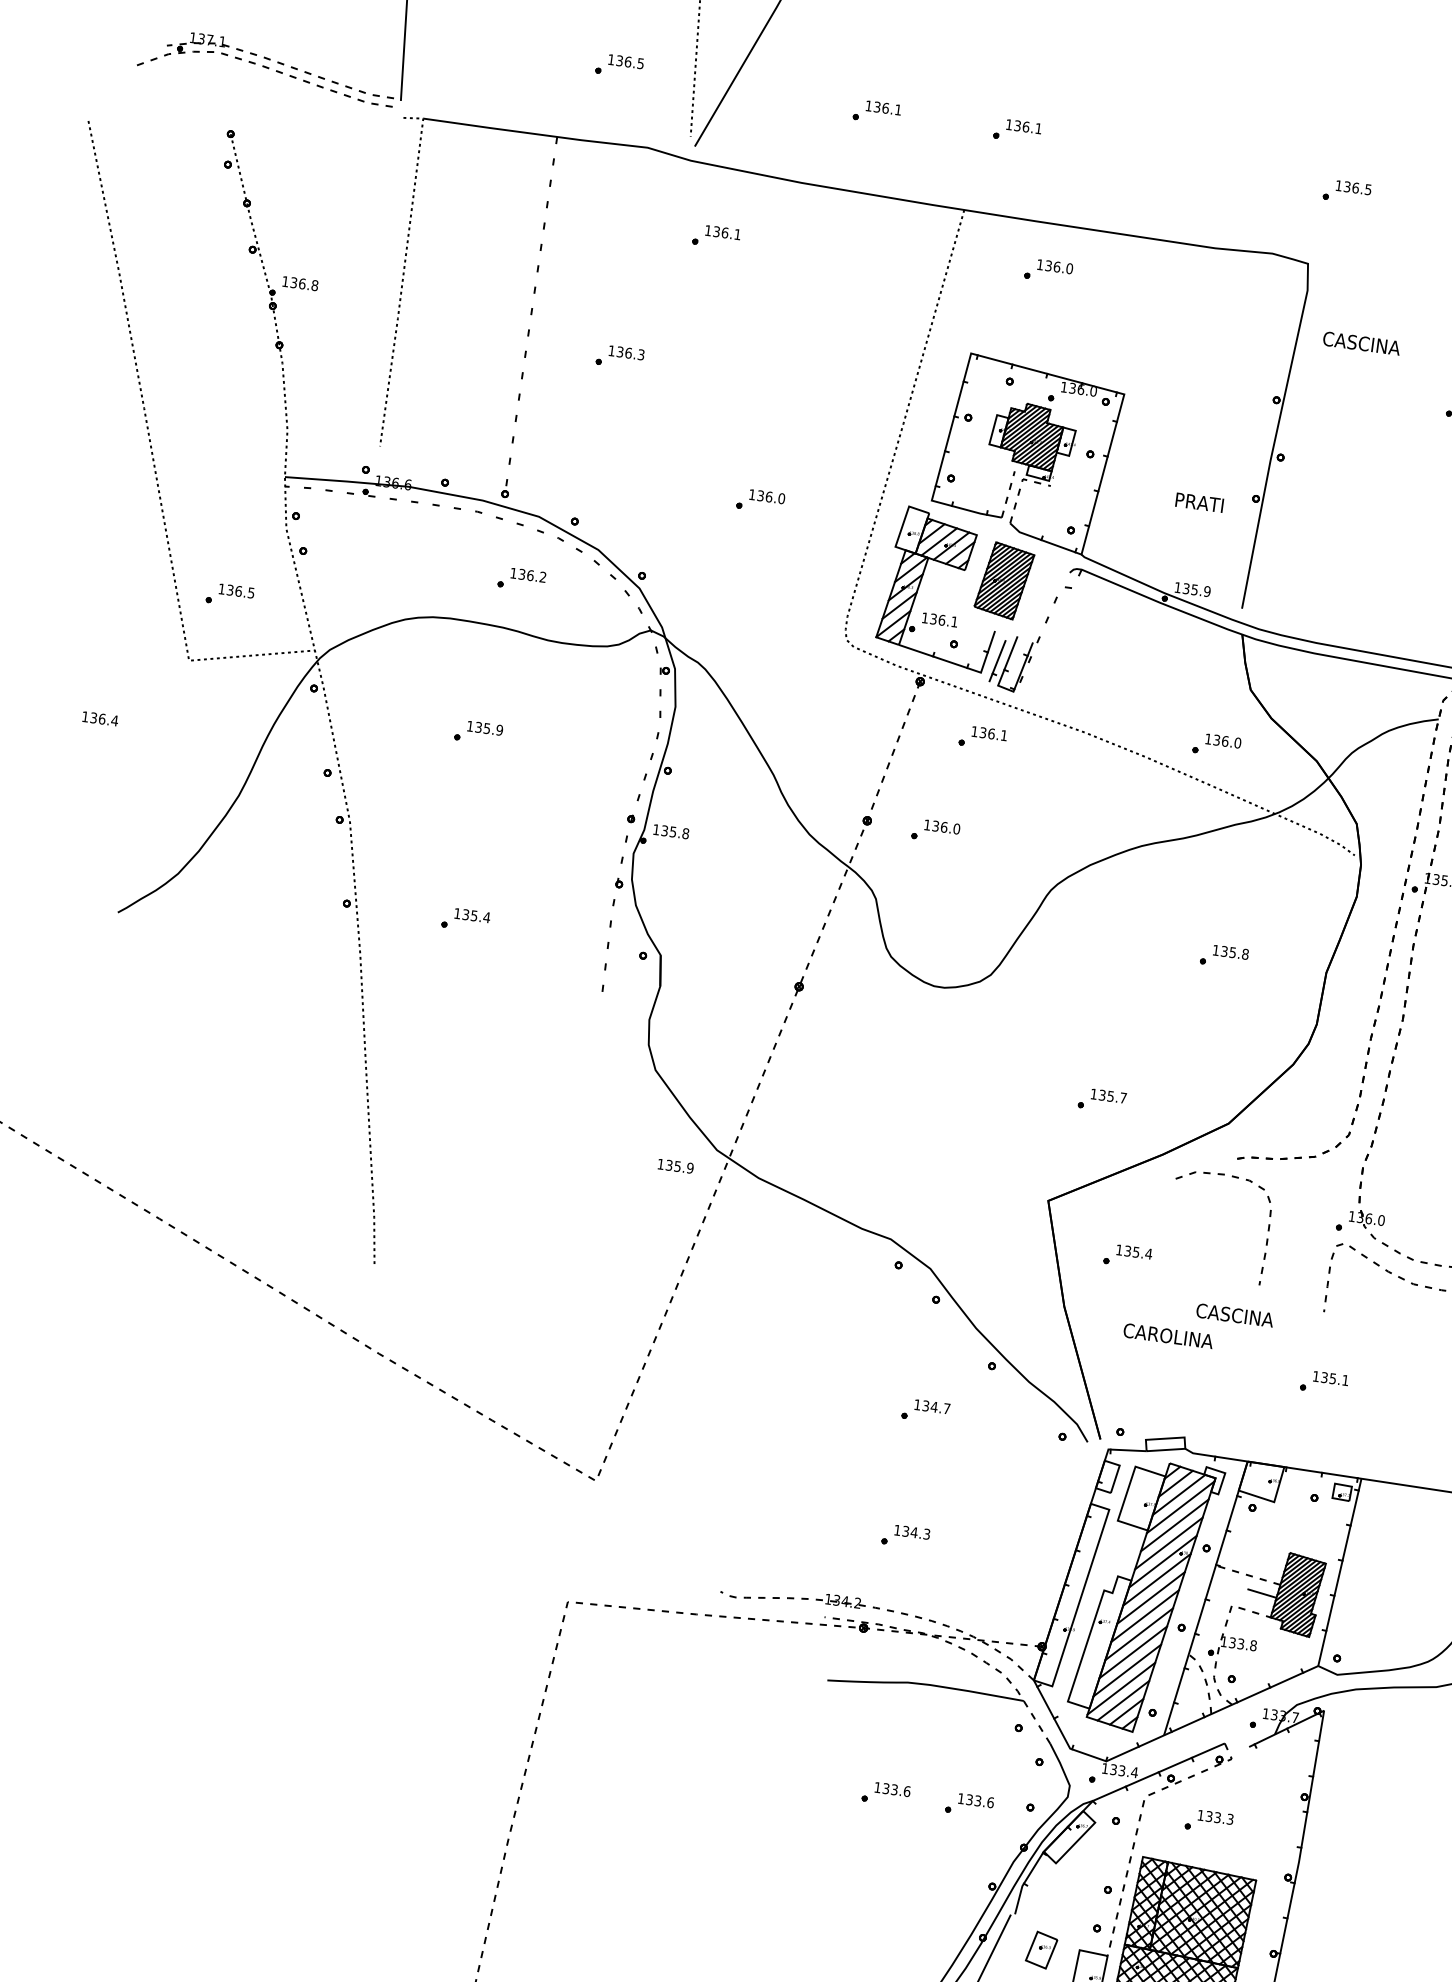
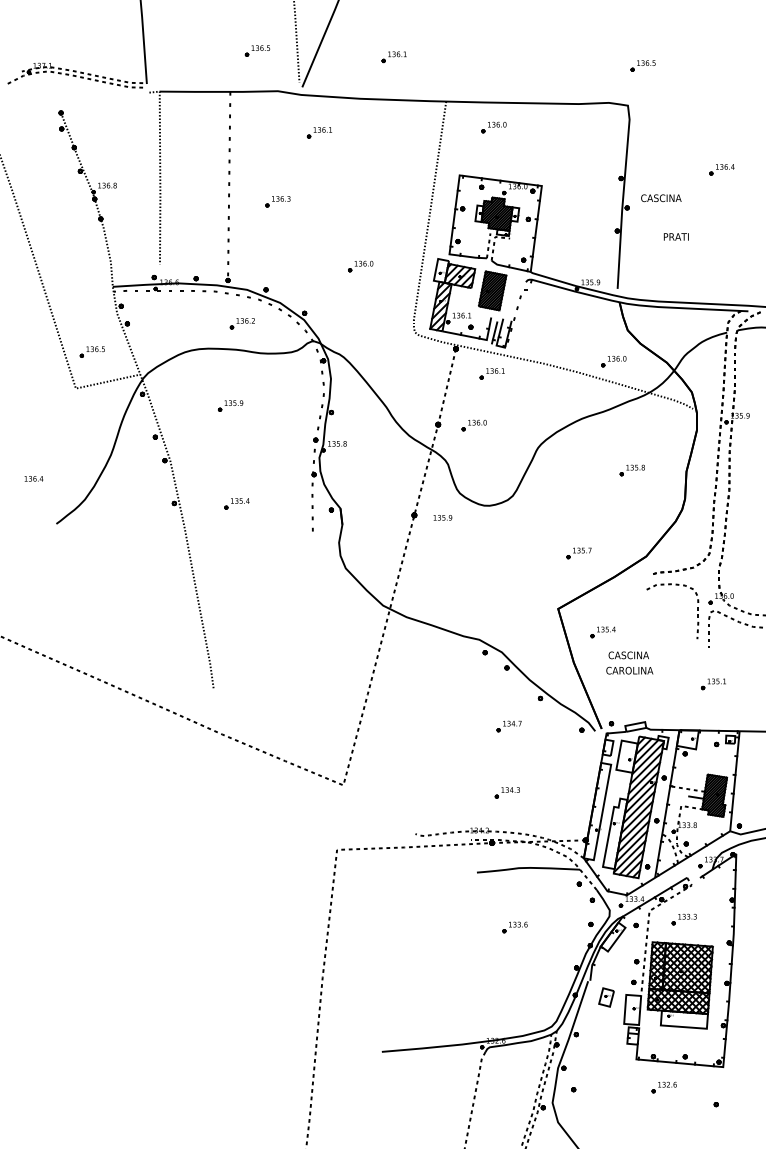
part: (1015, 131) -> (467, 57), removed
text: (1362, 344) -> (661, 198), moved
text: (1198, 501) -> (675, 236), moved
text: (99, 718) -> (33, 478), moved
text: (675, 1165) -> (442, 517), moved
curve: (1266, 1231) -> (697, 610), moved
text: (1234, 1315) -> (628, 655), moved
part: (968, 1805) -> (558, 927), removed

